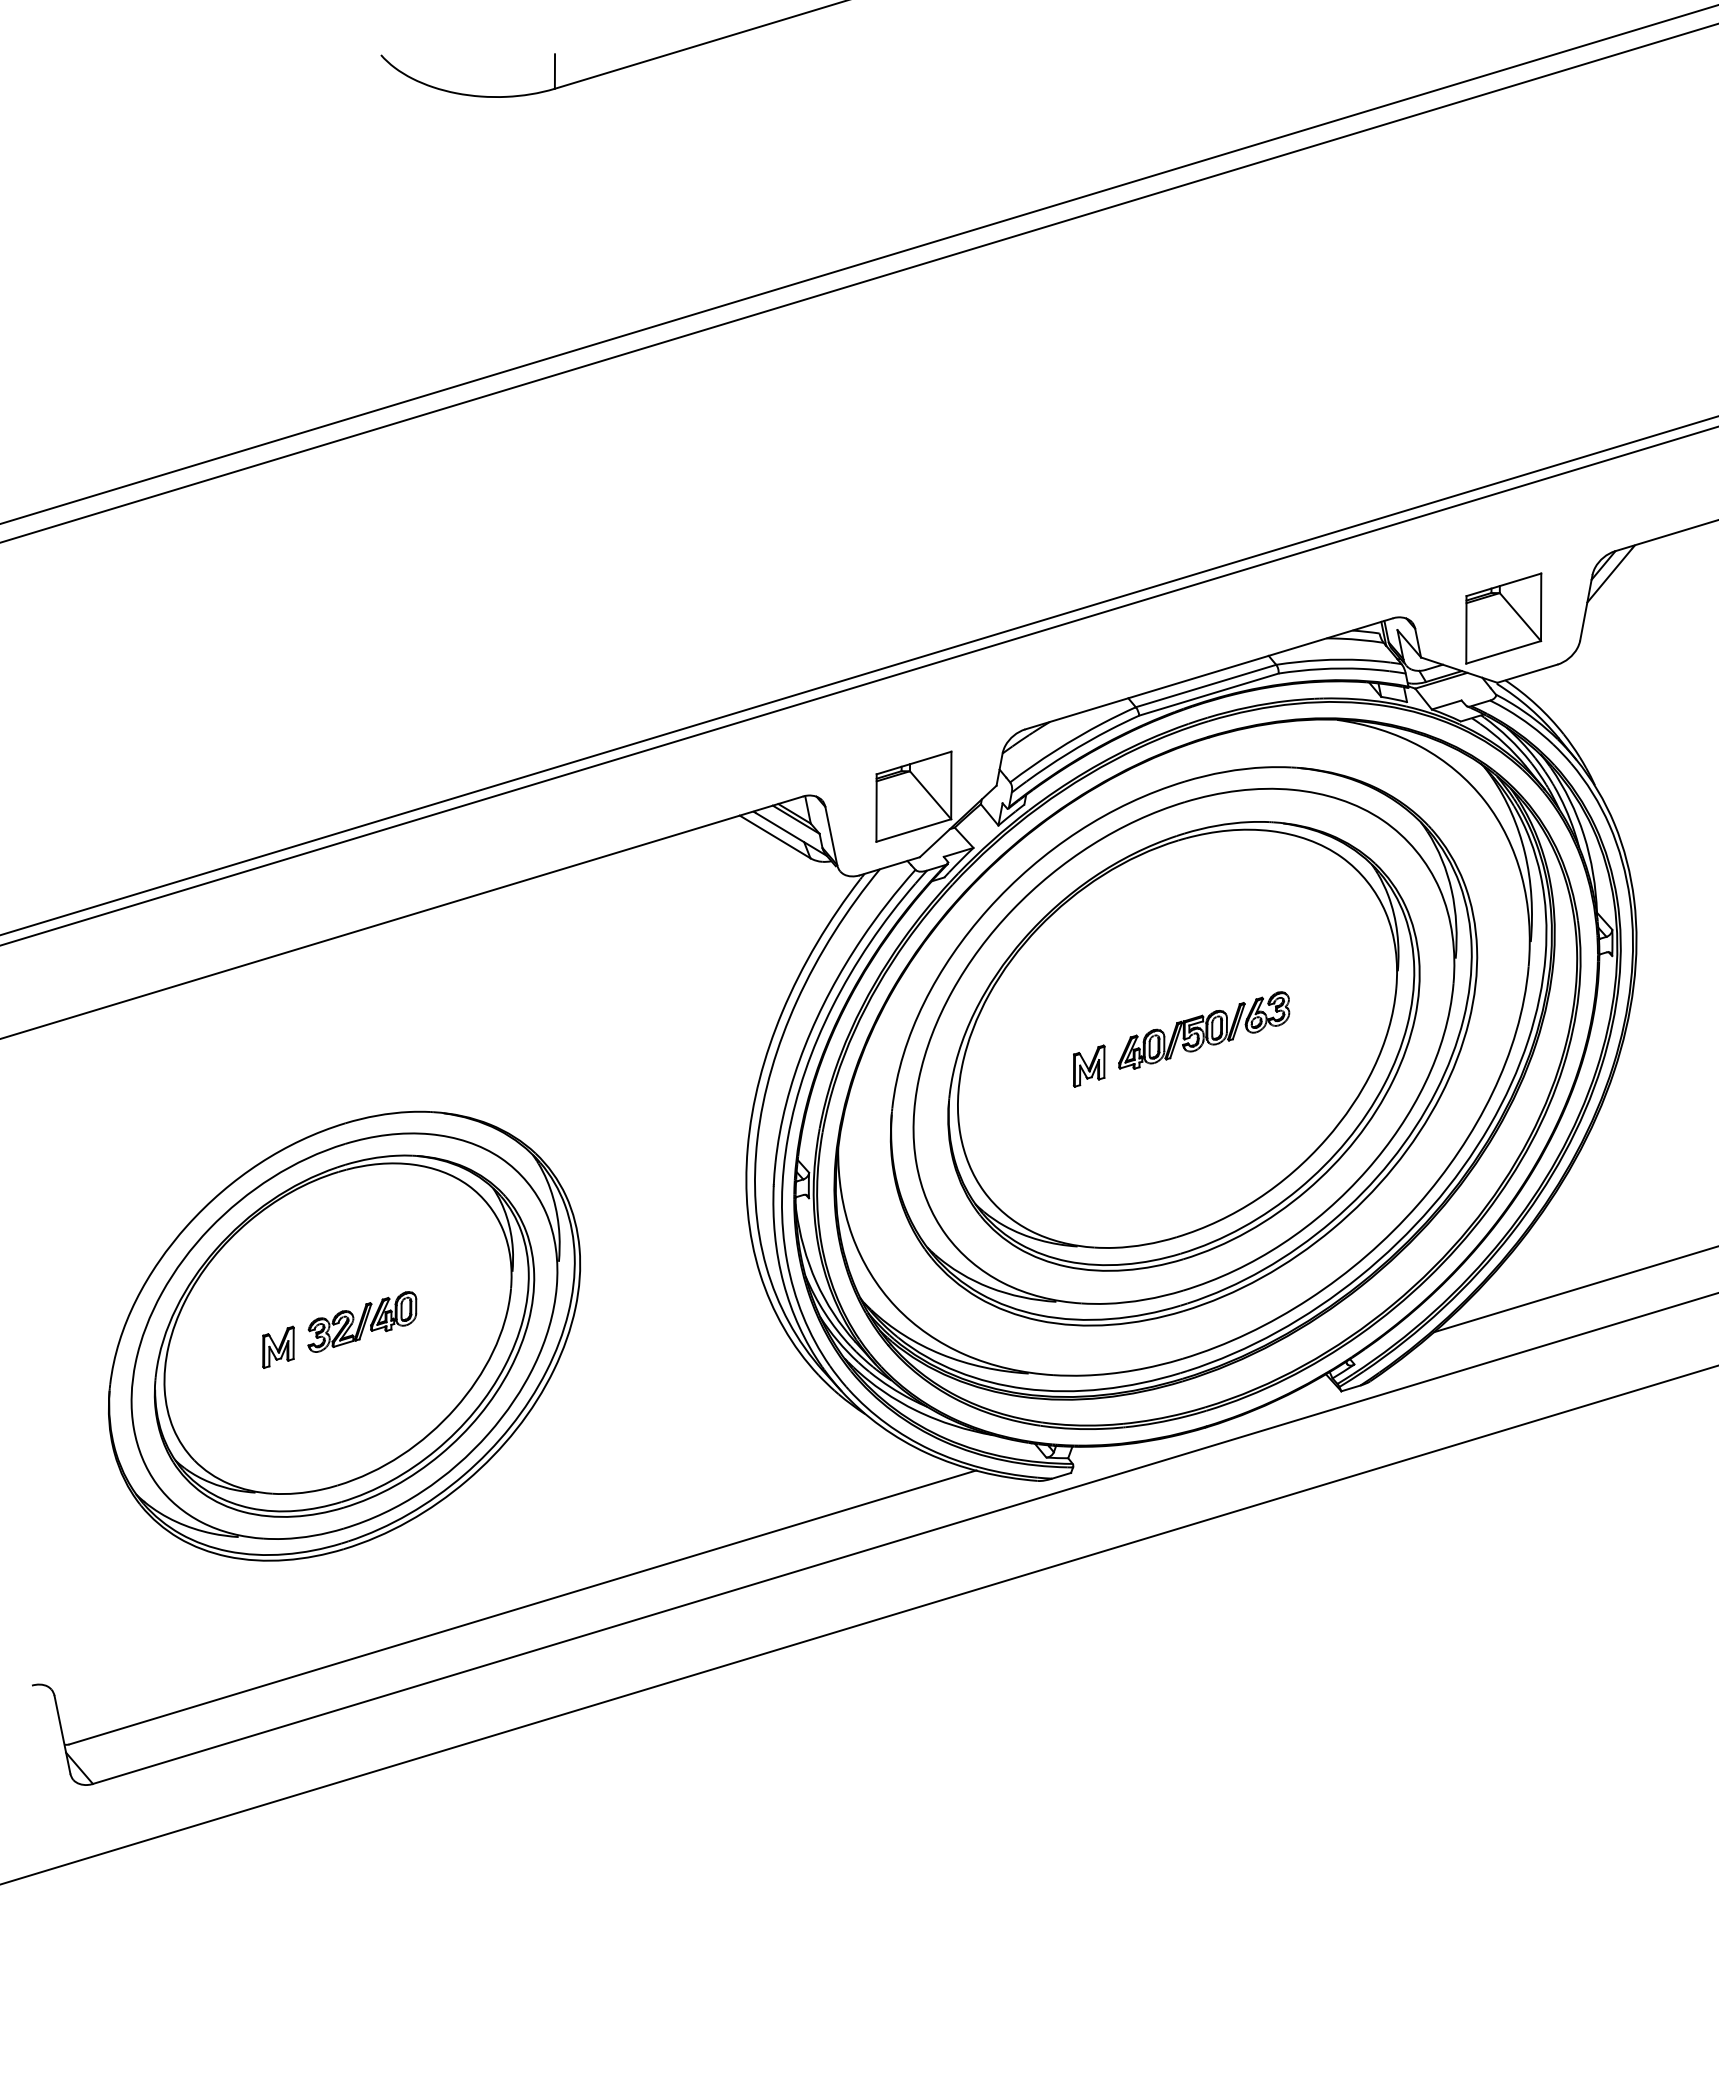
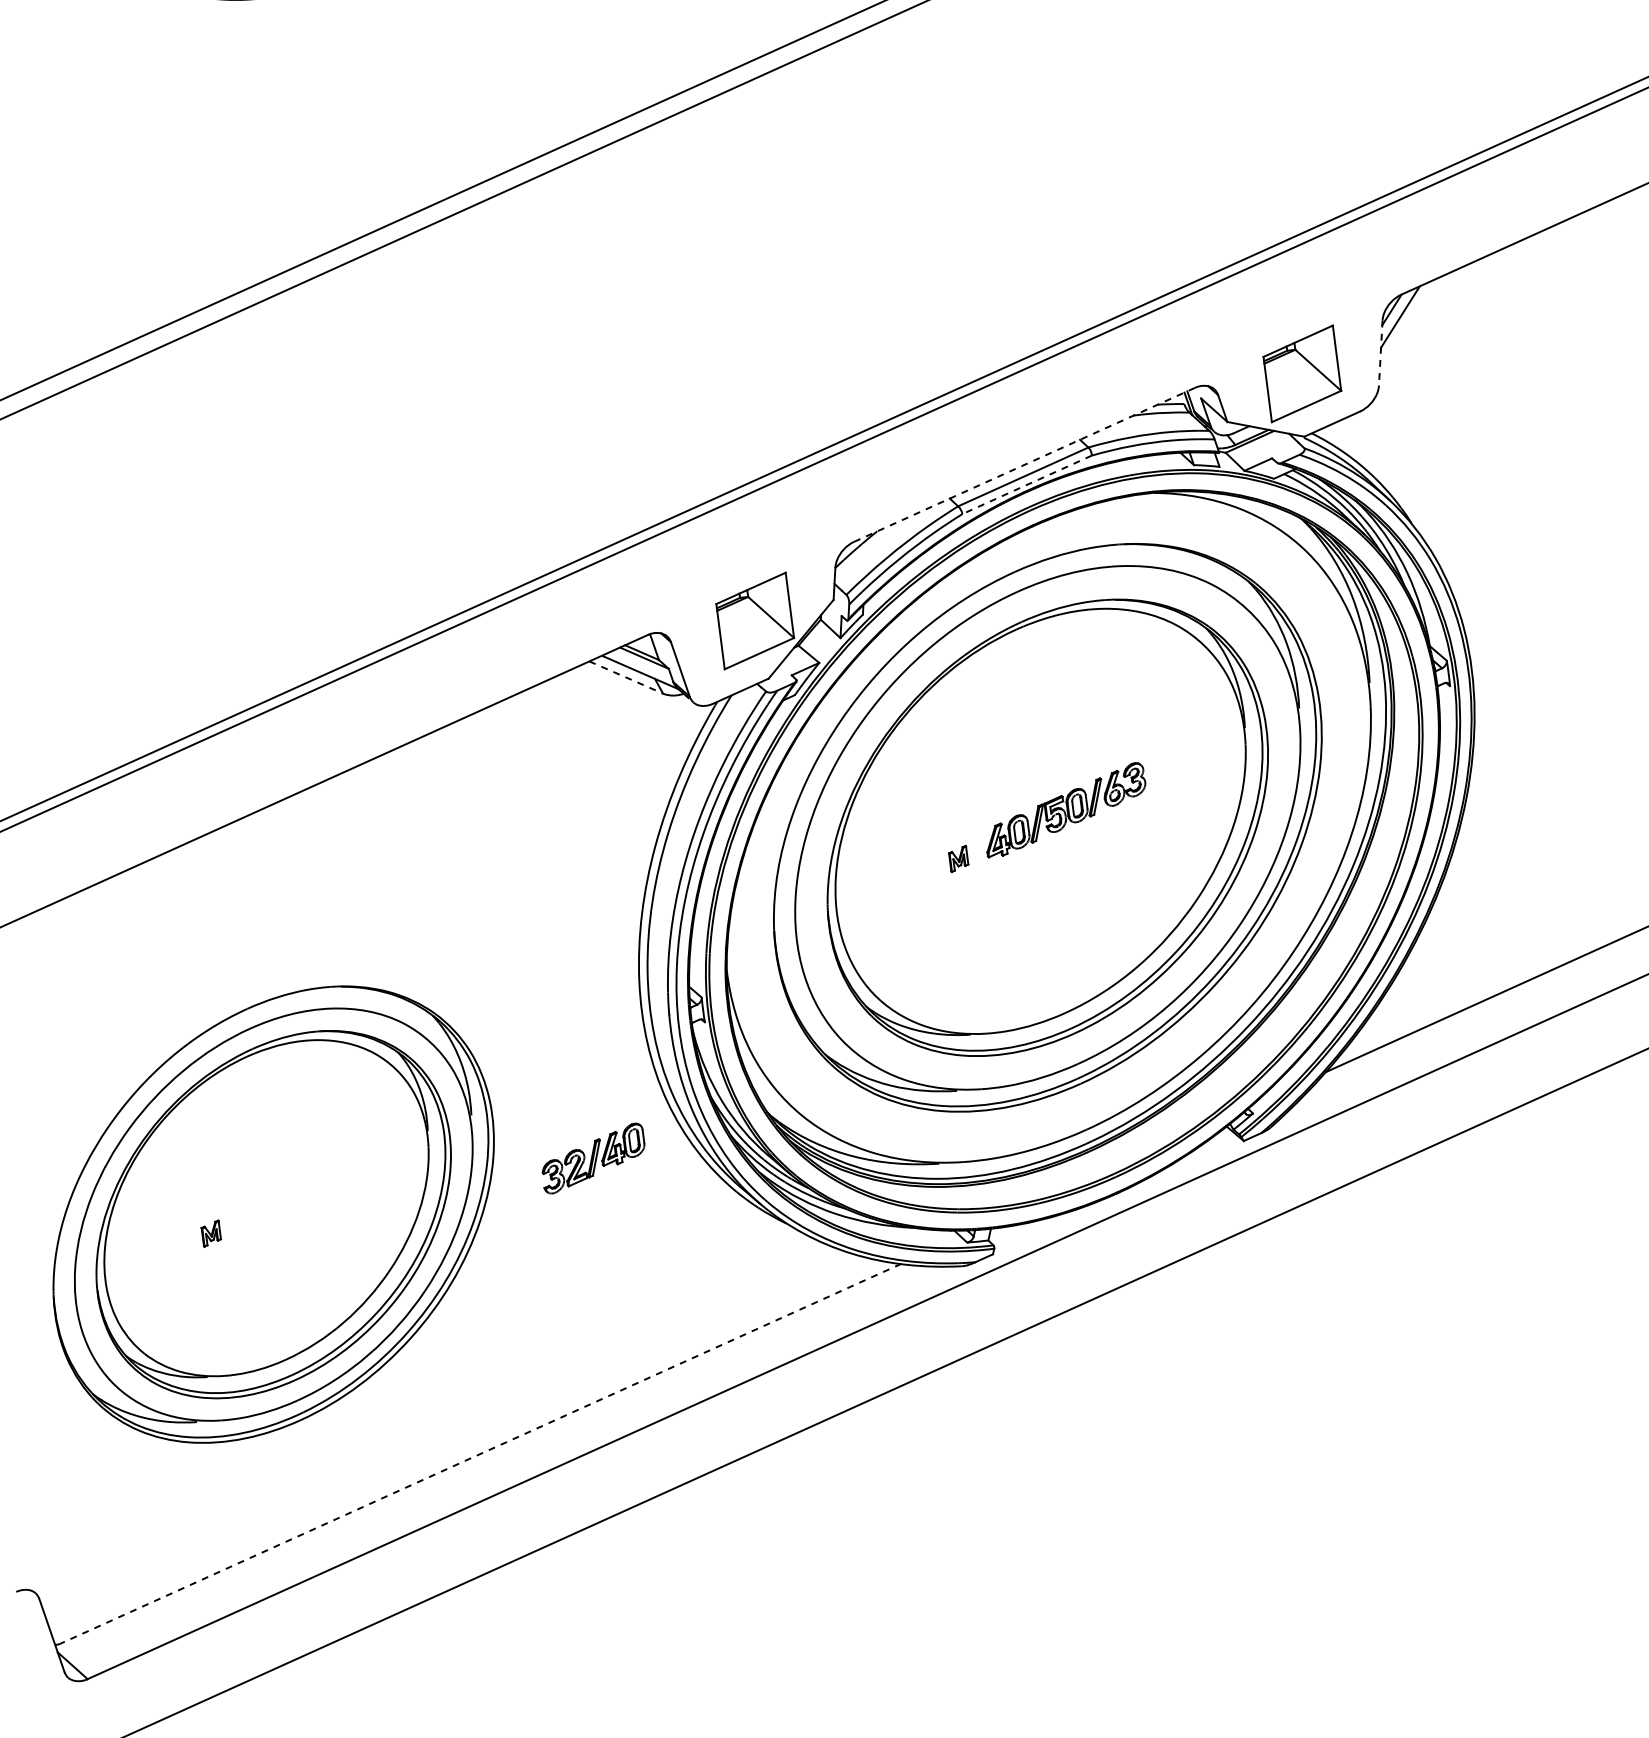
line: (1586, 608) -> (1381, 353), solid -> dashed
line: (1208, 673) -> (1024, 464), solid -> dashed
line: (1208, 694) -> (1026, 484), solid -> dashed
line: (775, 837) -> (626, 678), solid -> dashed
part: (1088, 1065) -> (958, 858), size x0.6
part: (362, 1321) -> (593, 1158), moved
part: (278, 1346) -> (211, 1232), size x0.6
line: (522, 1607) -> (480, 1454), solid -> dashed

